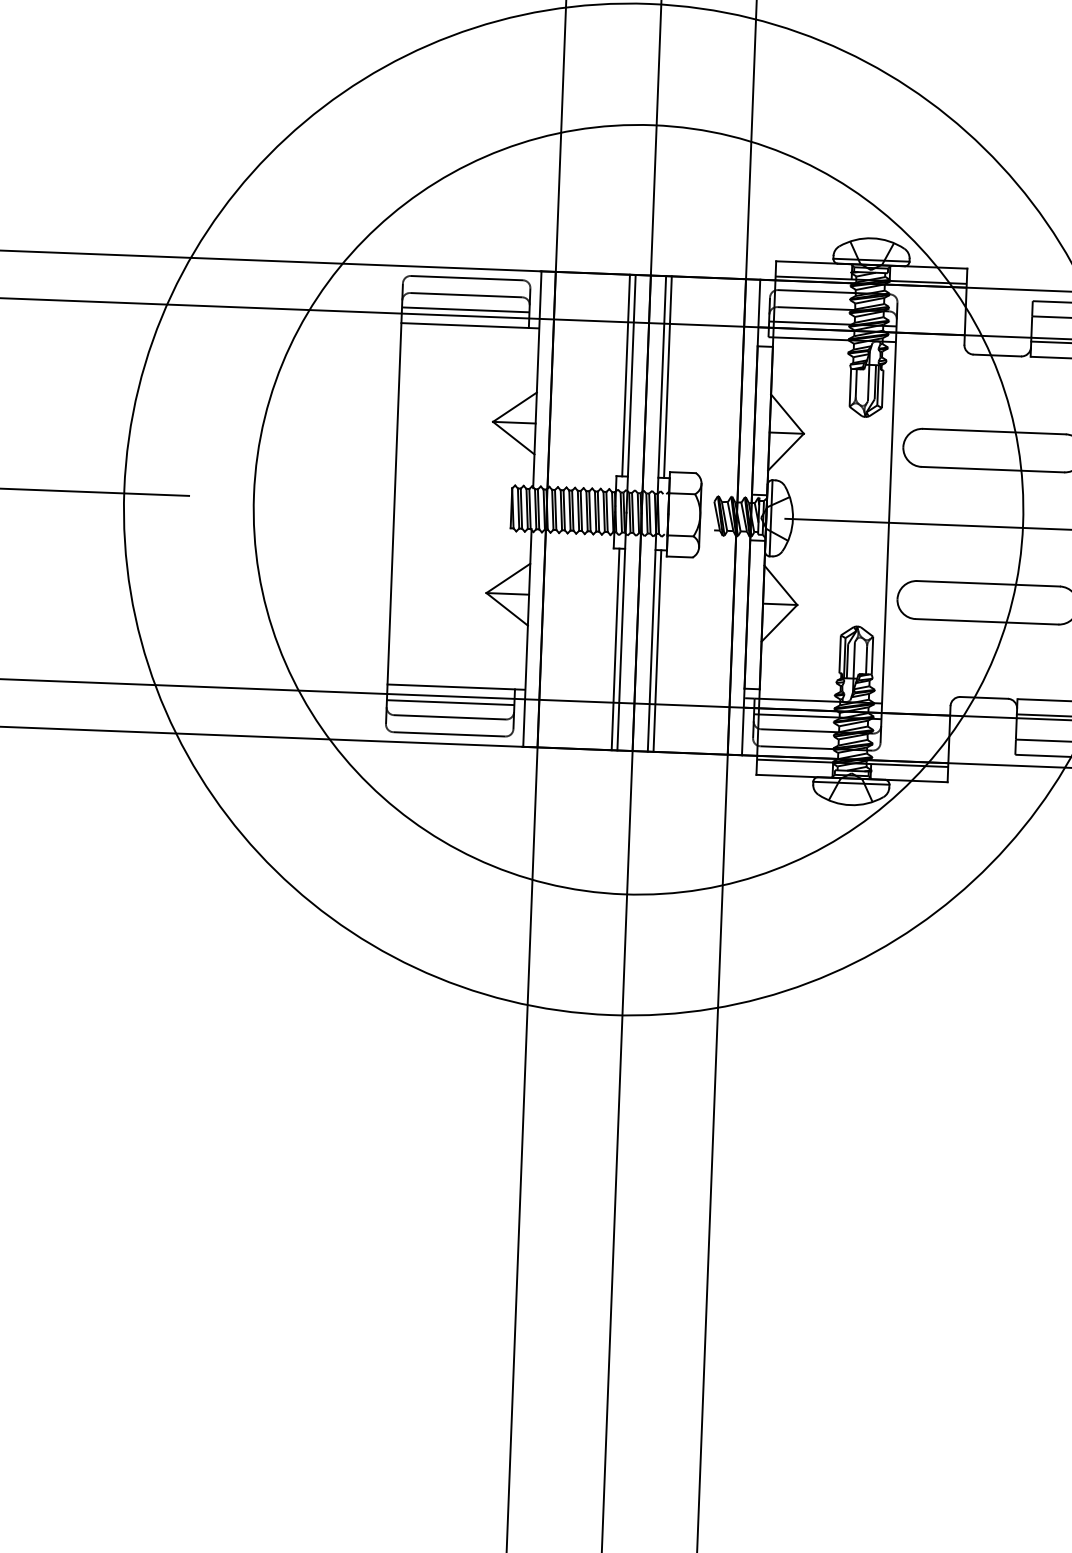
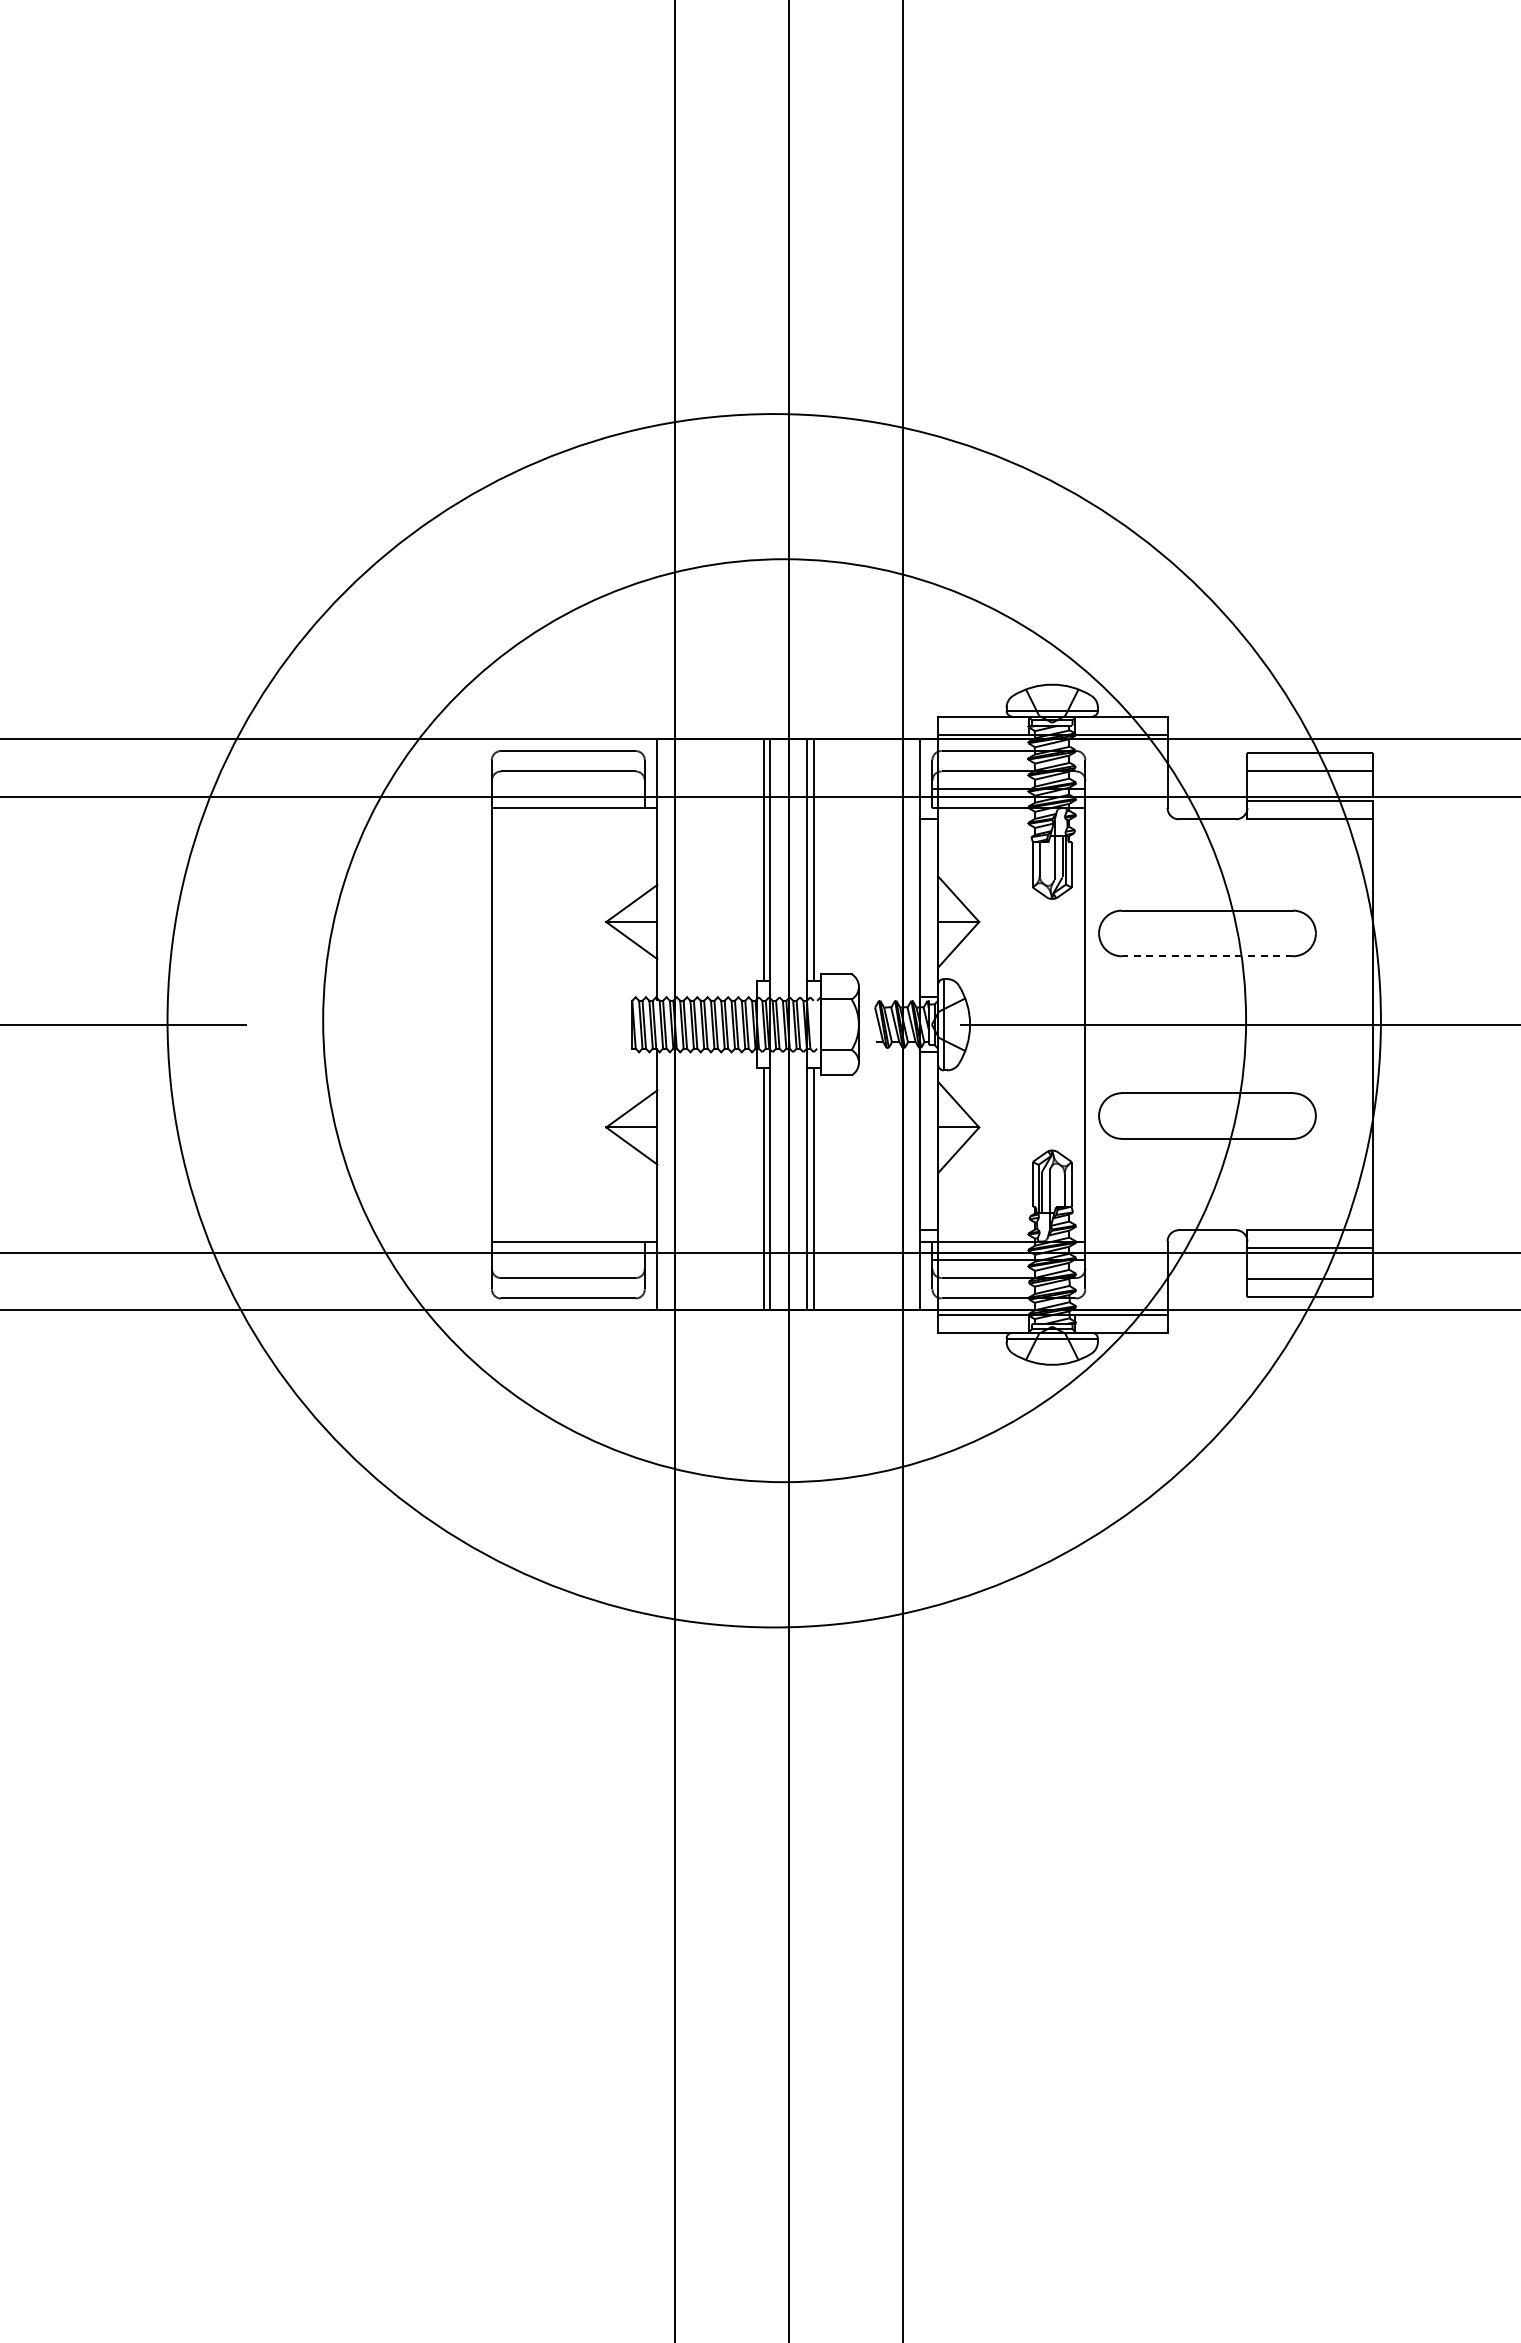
line: (465, 310) -> (567, 789), removed
line: (992, 469) -> (1207, 956), solid -> dashed
line: (449, 702) -> (567, 1260), removed

